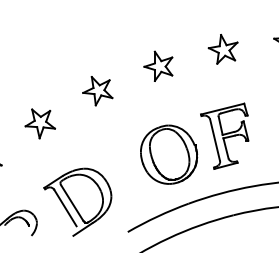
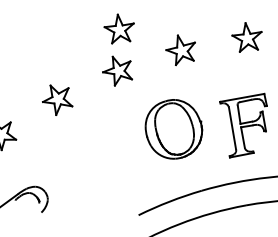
part: (95, 49) -> (118, 29), added
part: (169, 154) -> (174, 129), moved
part: (77, 201) -> (90, 181), removed

